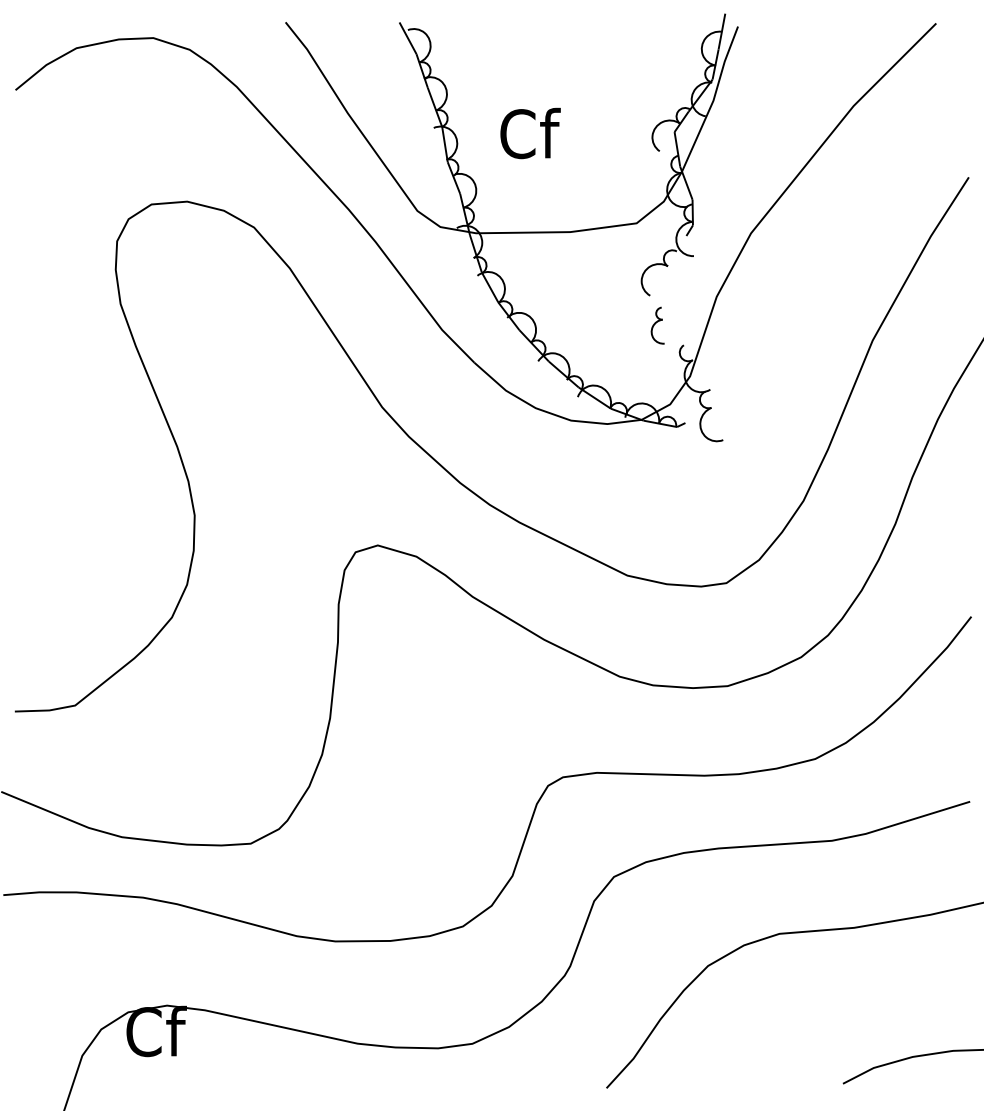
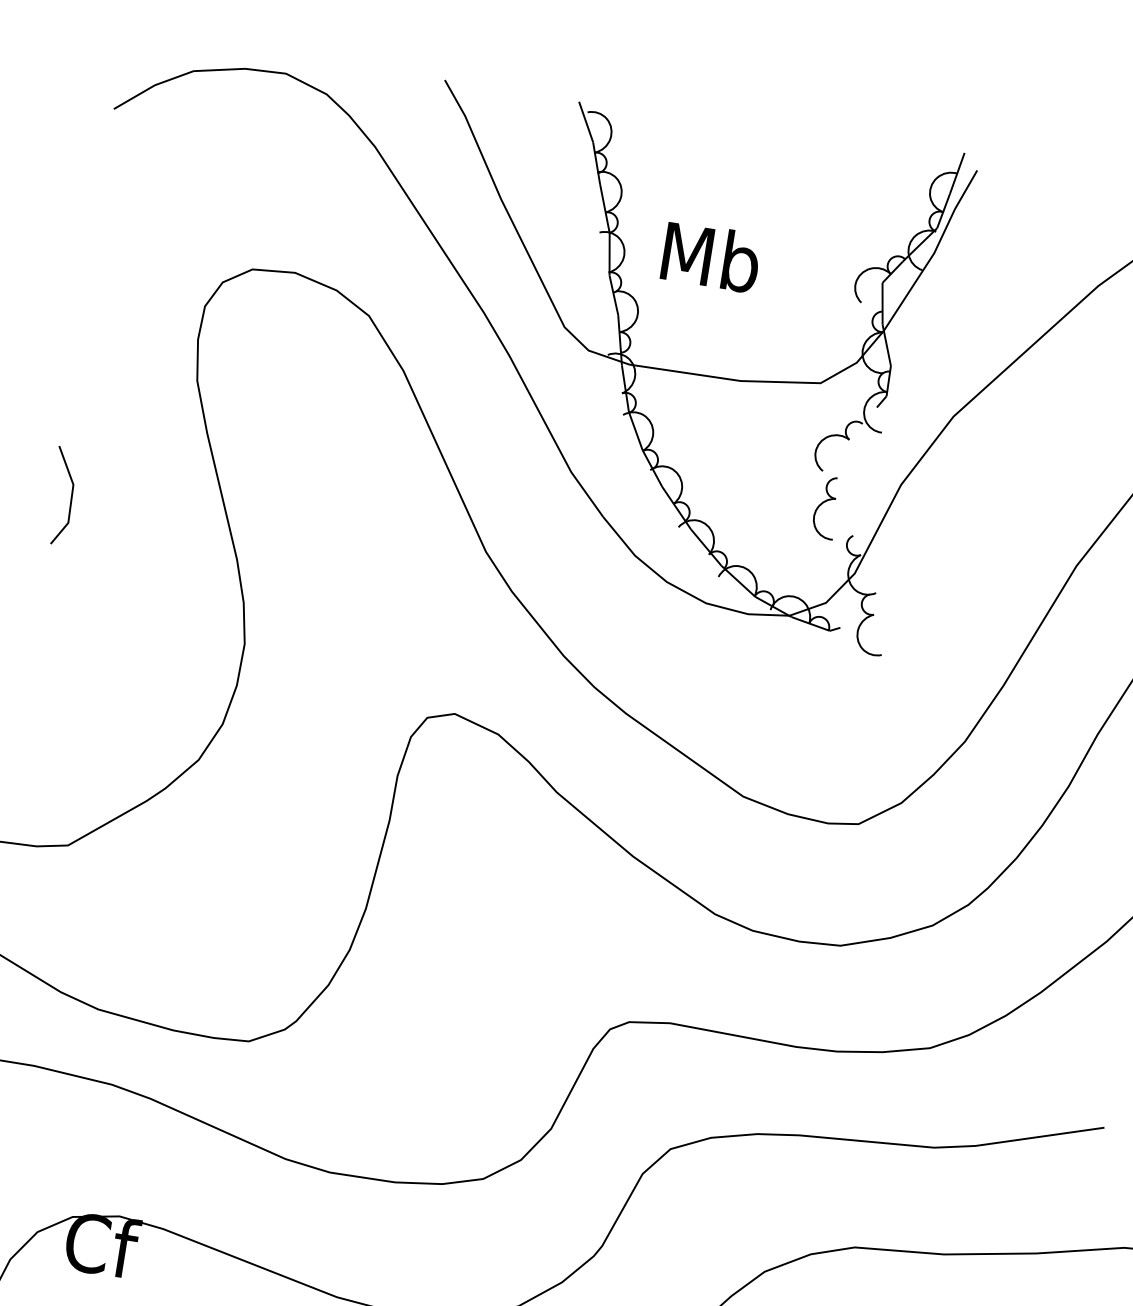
text: (529, 133) -> (711, 257), Cf -> Mb
part: (657, 325) -> (825, 507), size x1.43
line: (31, 417) -> (70, 497), added

